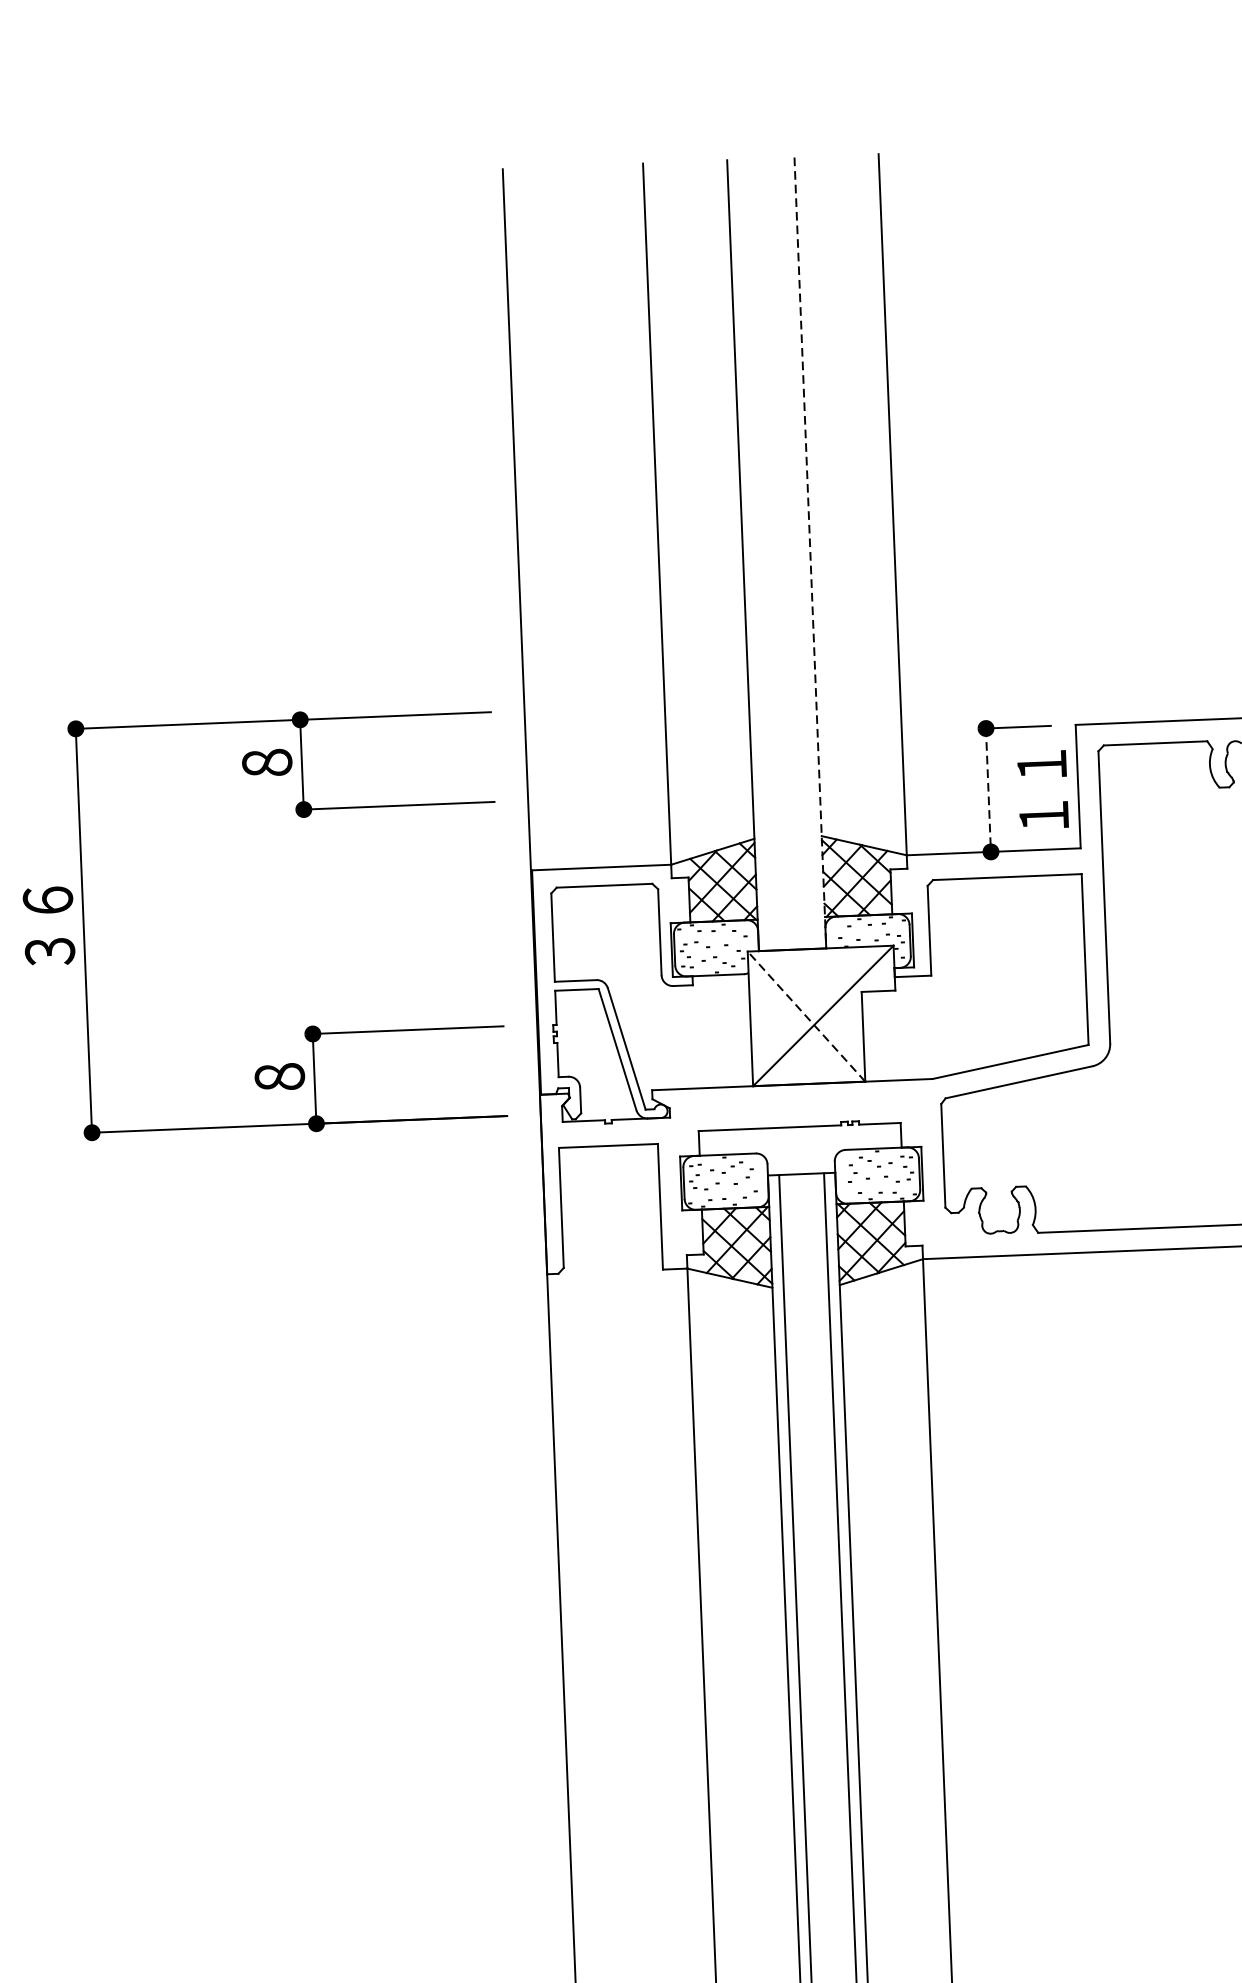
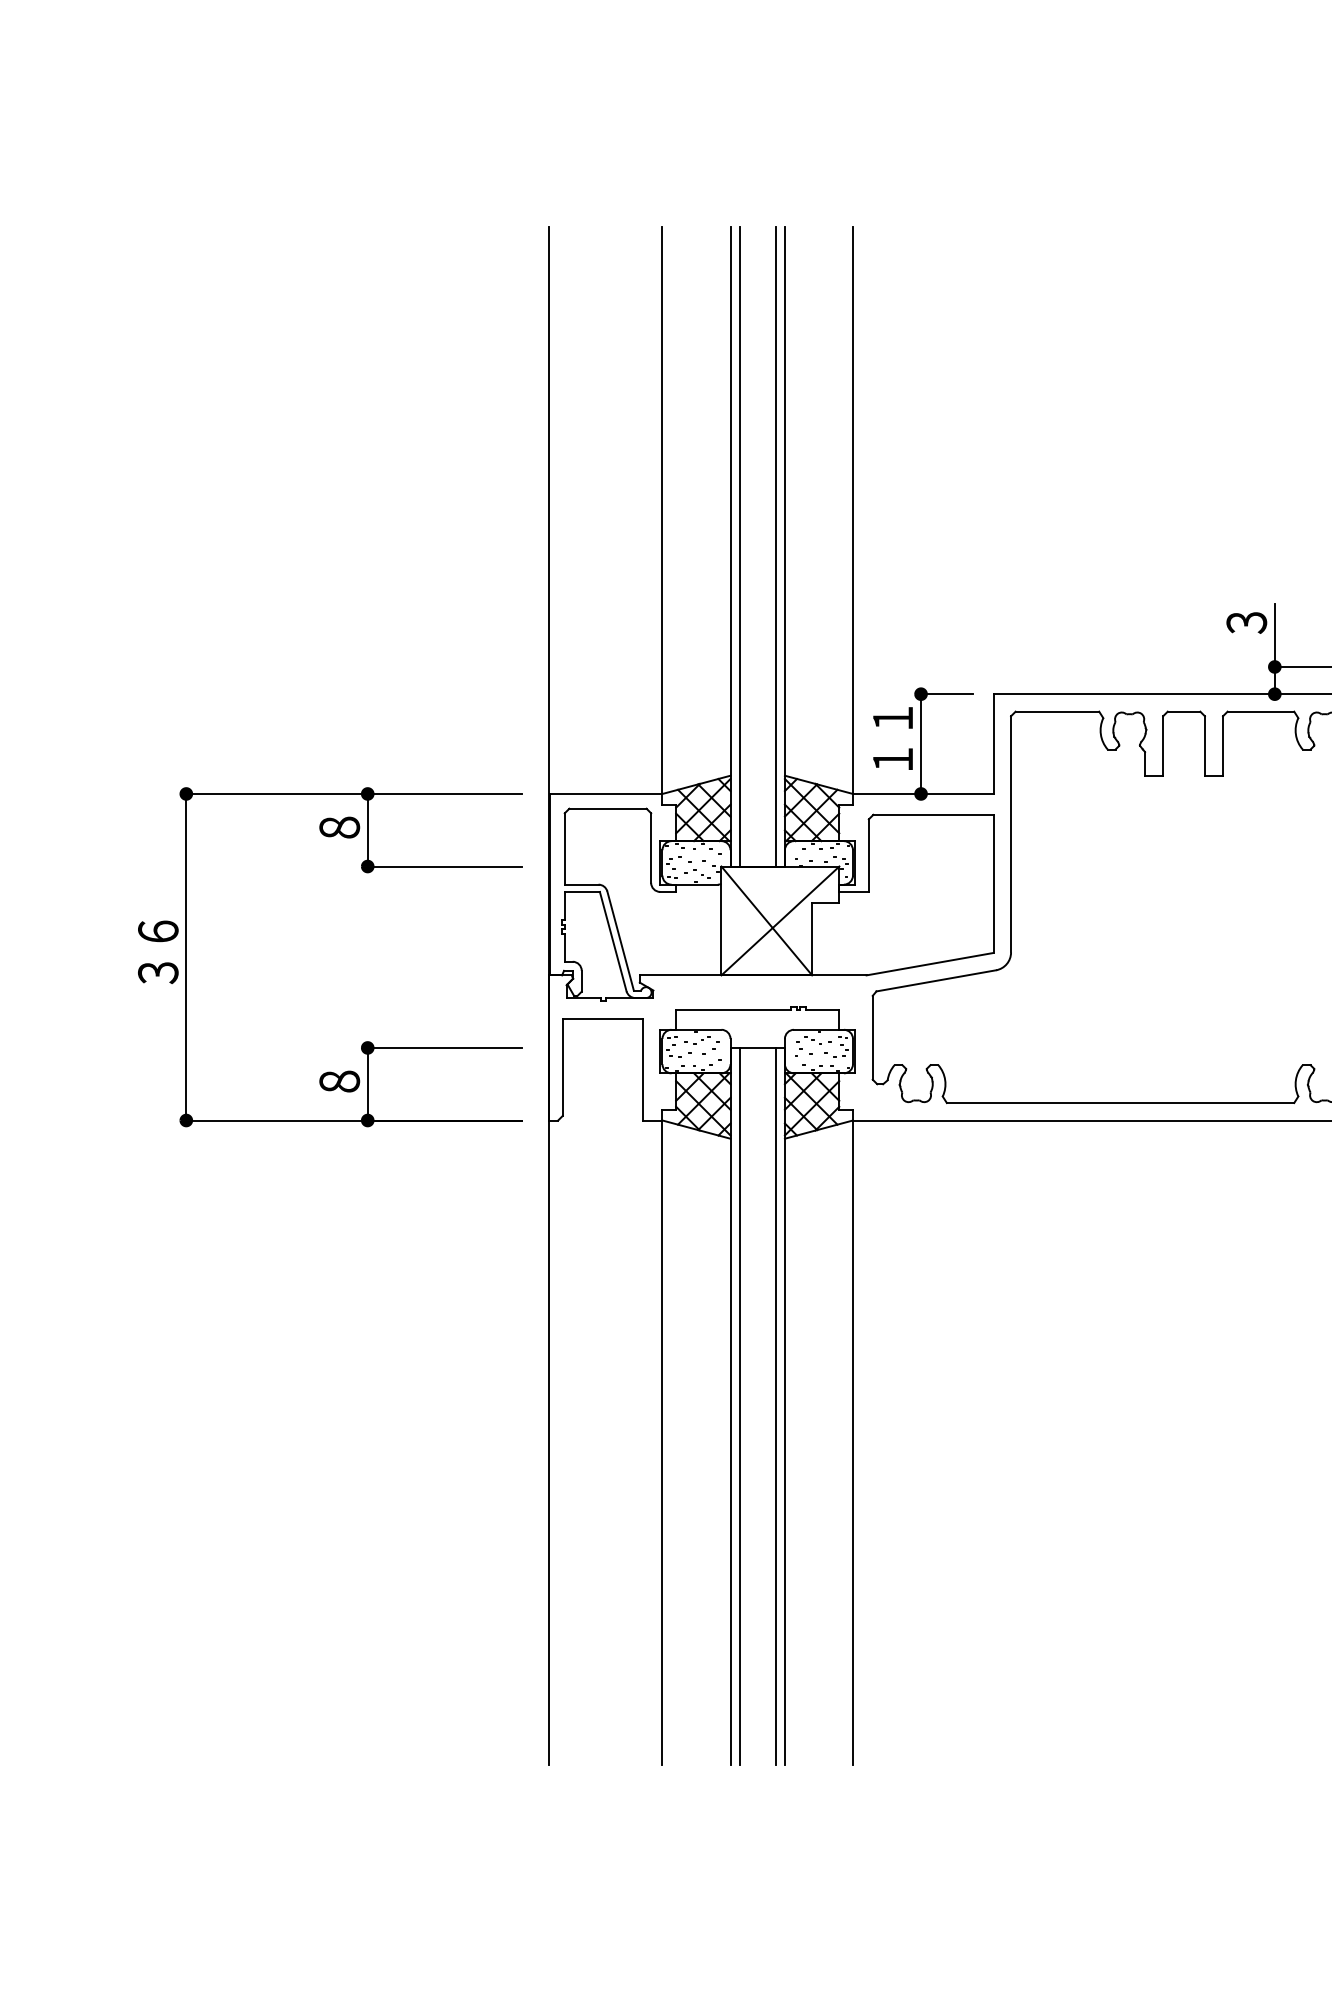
line: (809, 552) -> (784, 546), dashed -> solid
line: (798, 553) -> (775, 546), added
line: (754, 554) -> (739, 546), added
text: (1042, 789) -> (892, 738), moved
line: (989, 790) -> (921, 744), dashed -> solid
line: (806, 1016) -> (766, 920), dashed -> solid
part: (309, 1026) -> (365, 1041), moved

